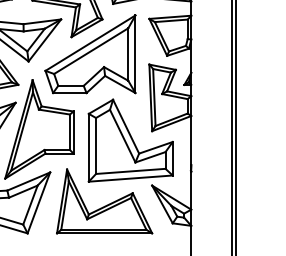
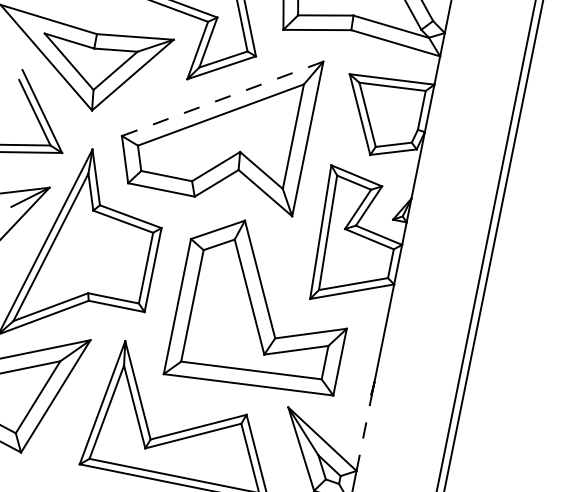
line: (90, 43) -> (222, 99), solid -> dashed
line: (191, 190) -> (364, 432), solid -> dashed

